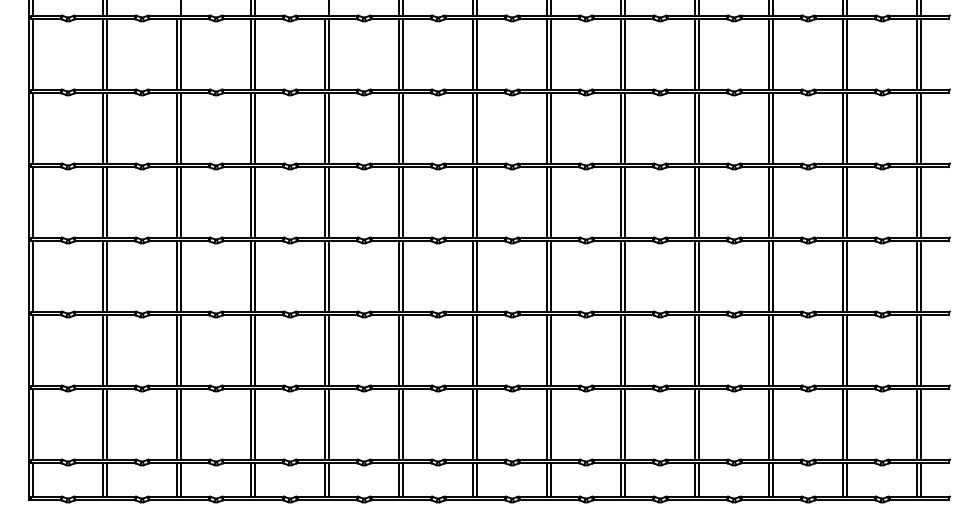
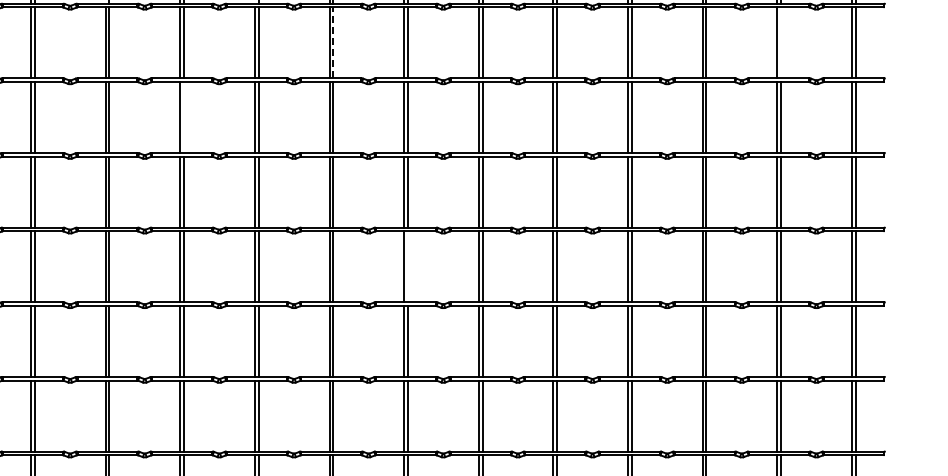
line: (403, 53) -> (333, 41), solid -> dashed
line: (847, 54) -> (781, 43), removed
line: (255, 128) -> (184, 117), removed
line: (477, 276) -> (408, 266), removed

